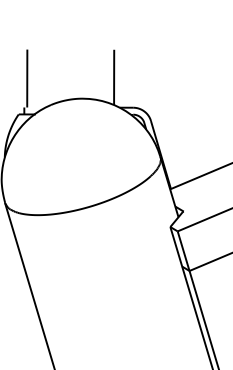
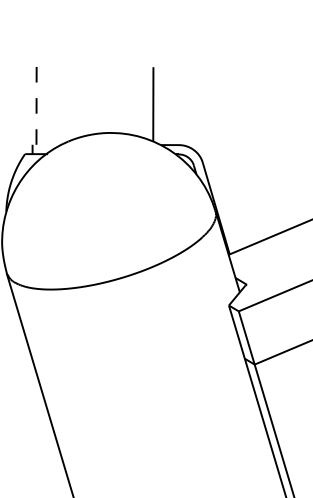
line: (27, 78) -> (36, 105), solid -> dashed

